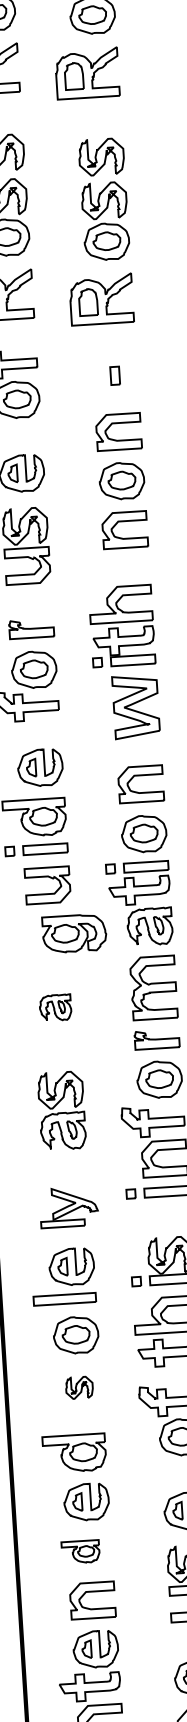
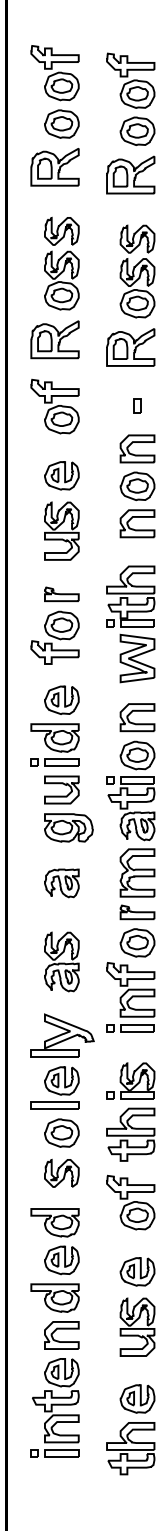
part: (73, 933) -> (68, 827), moved
part: (55, 1008) -> (61, 883), size x1.43
part: (68, 1207) -> (62, 1035), size x1.43
part: (78, 1386) -> (61, 1172), size x1.67
part: (79, 1551) -> (54, 1297), size x1.67

